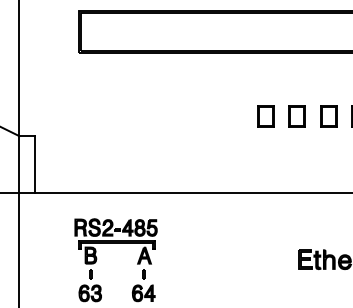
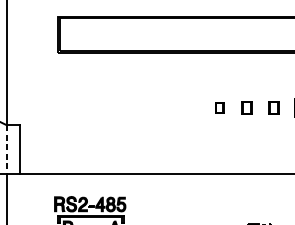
part: (265, 116) -> (219, 108), size x0.6
part: (296, 116) -> (246, 108), size x0.7
part: (328, 116) -> (273, 108), size x0.7
line: (19, 165) -> (6, 150), solid -> dashed

